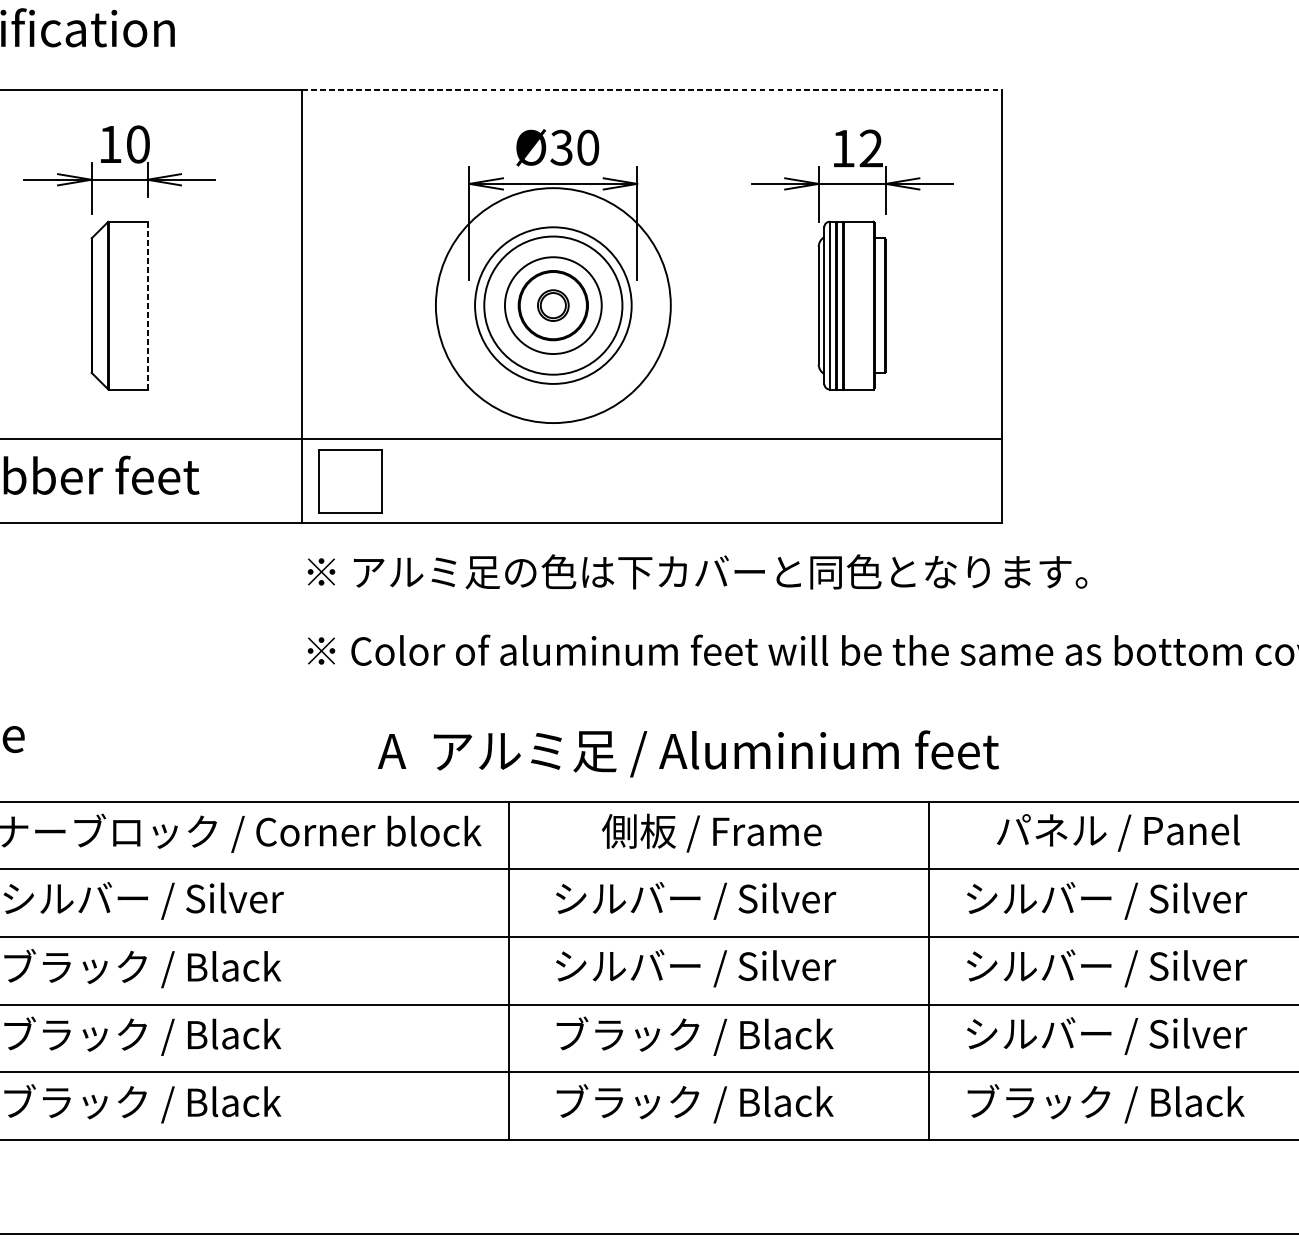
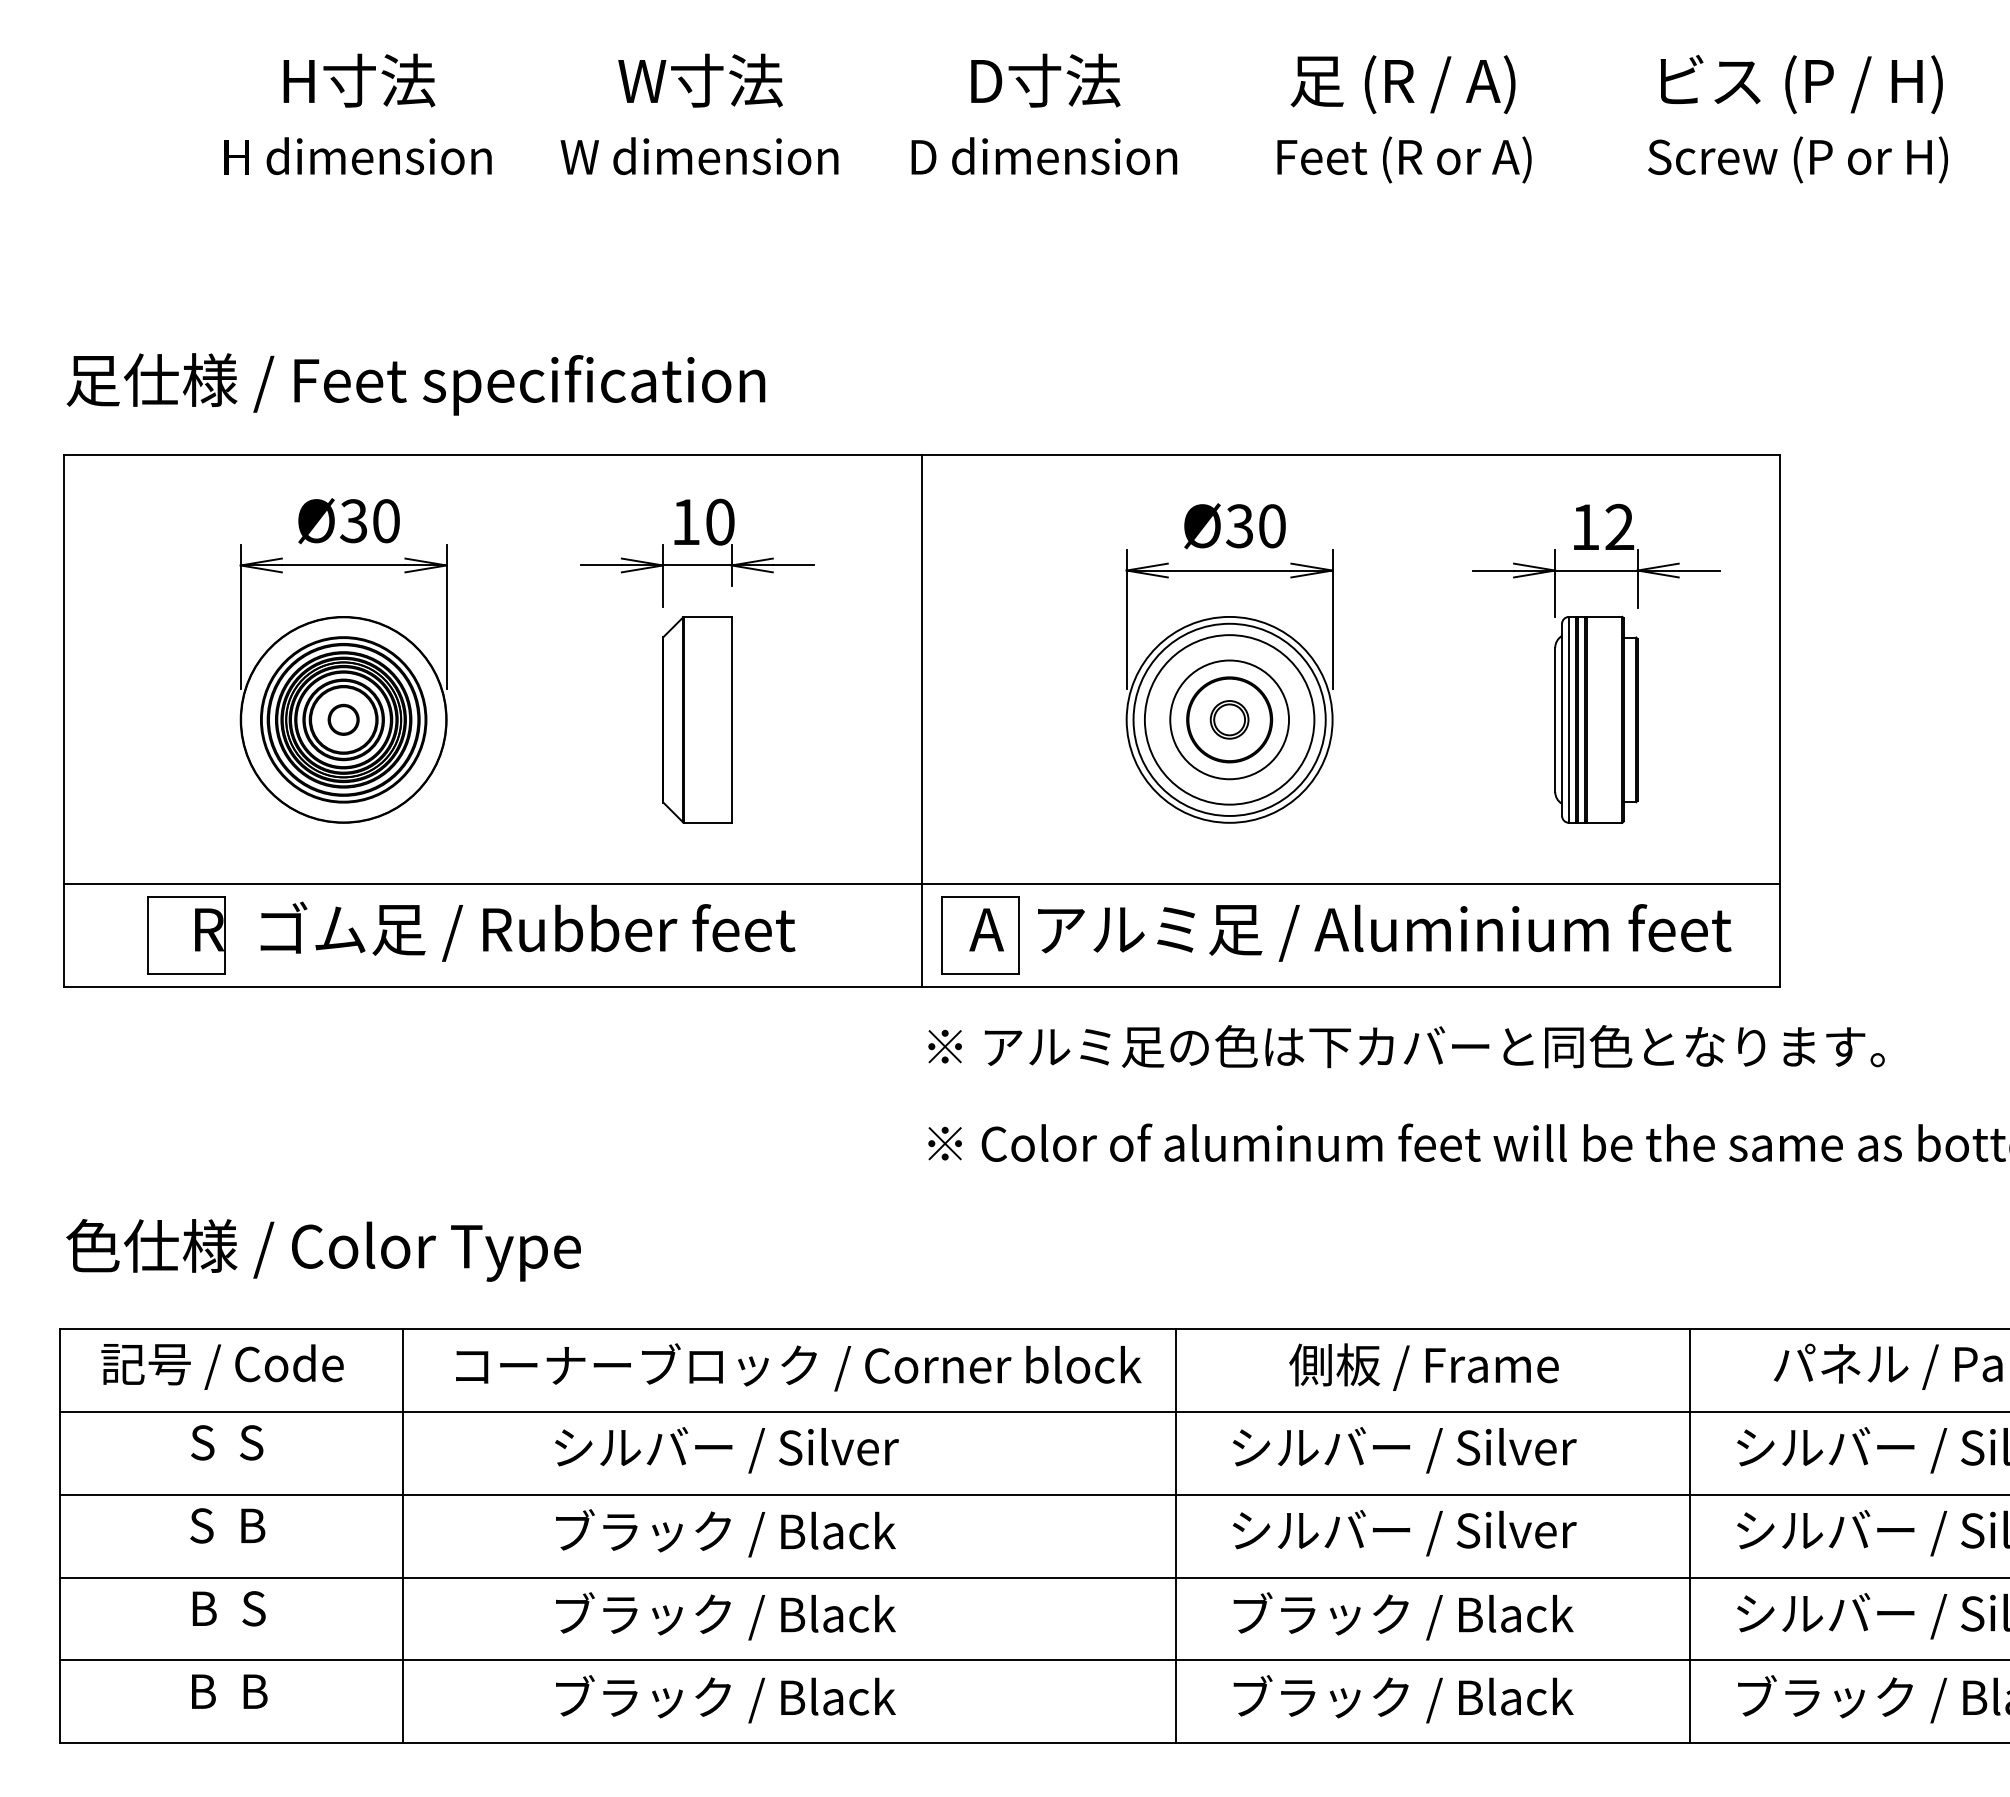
line: (651, 90) -> (1350, 455), dashed -> solid
line: (147, 305) -> (731, 719), dashed -> solid
circle: (553, 305) -> (1229, 719), size x0.71
text: (688, 753) -> (1350, 932), moved

